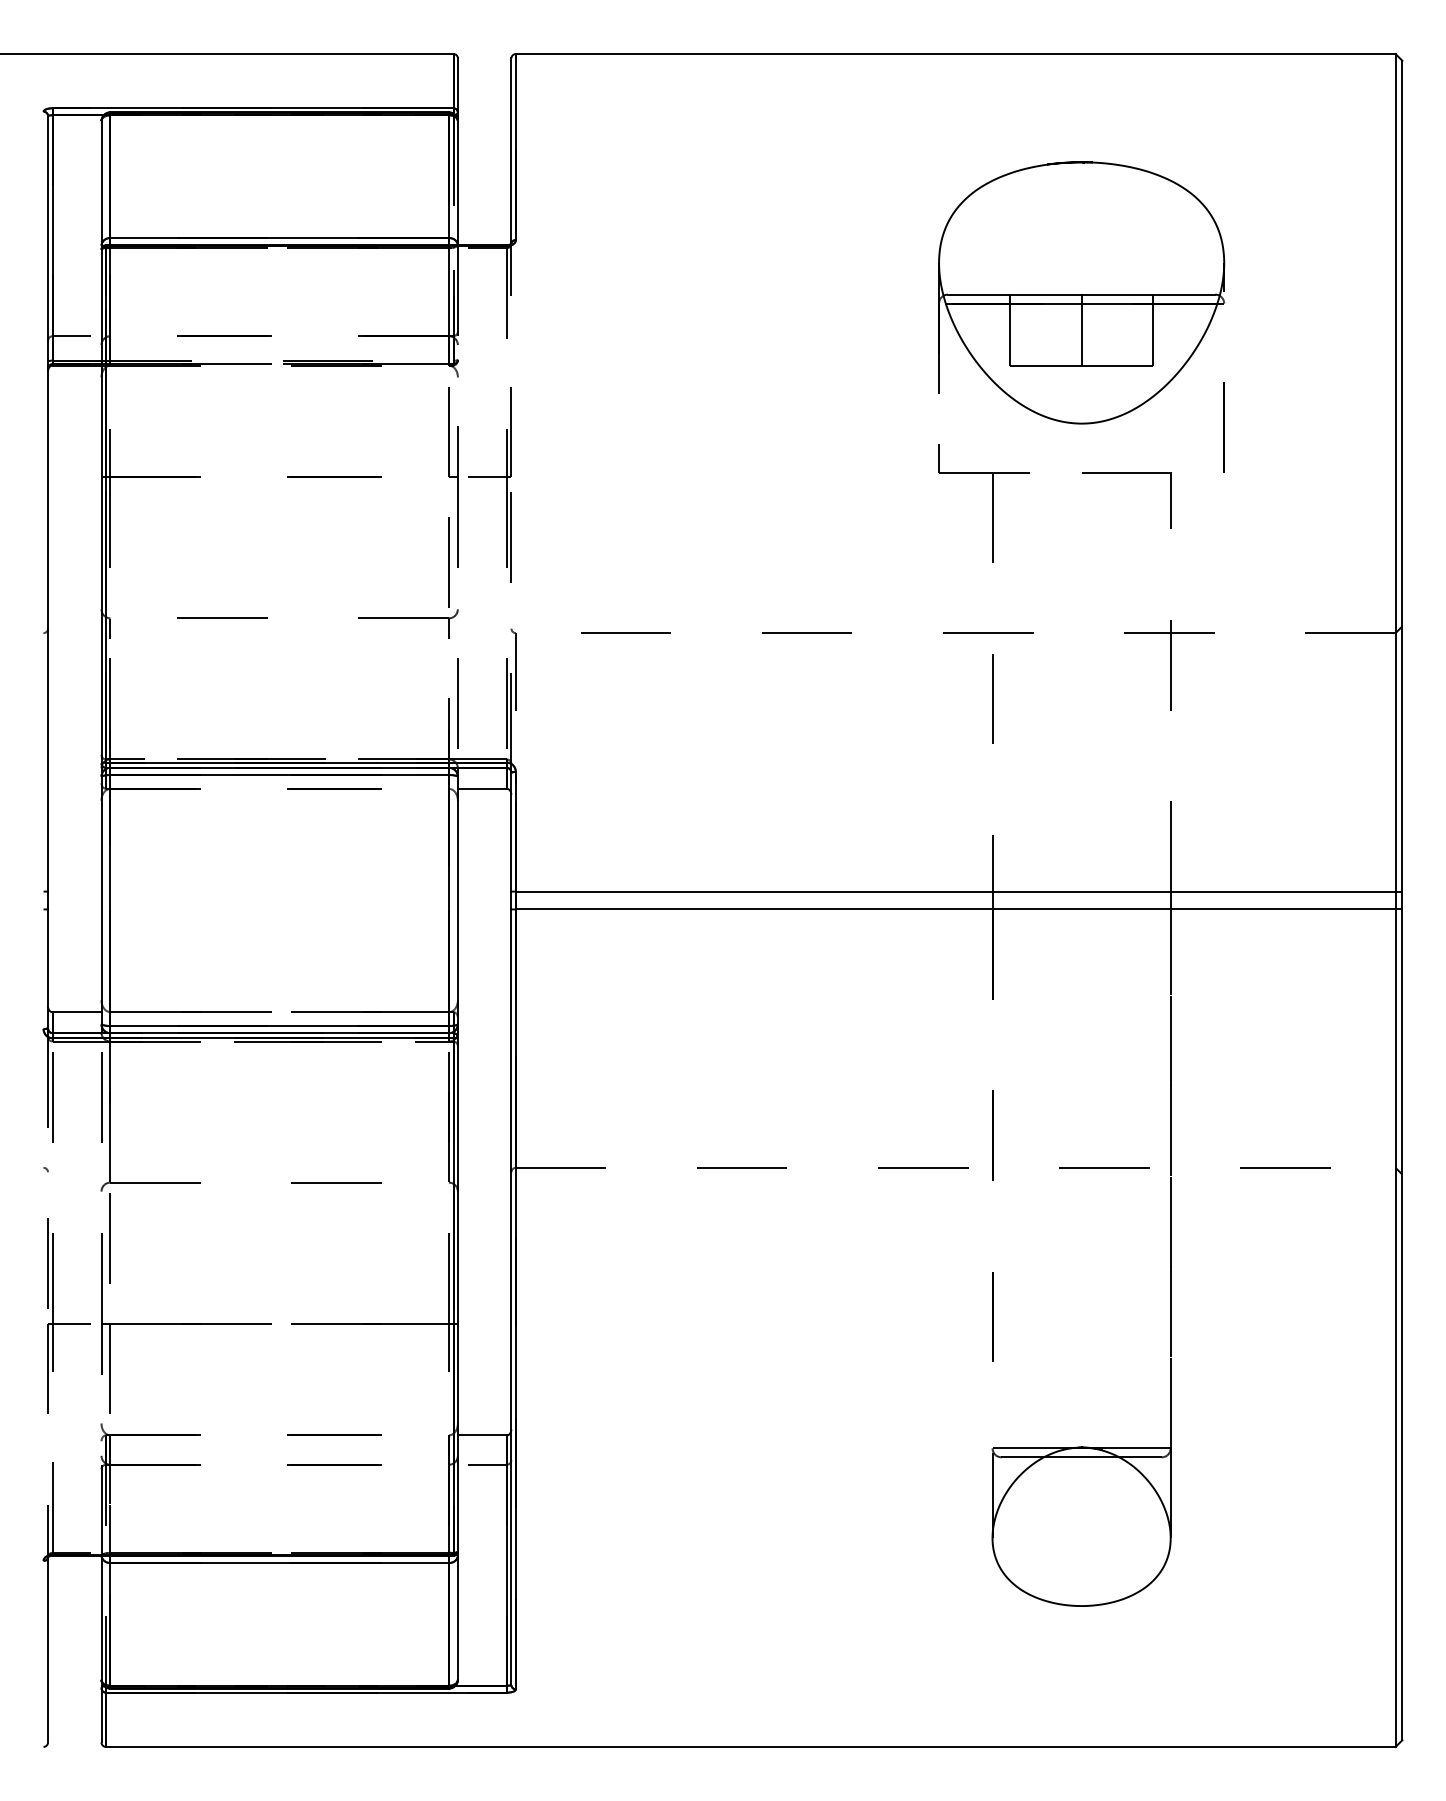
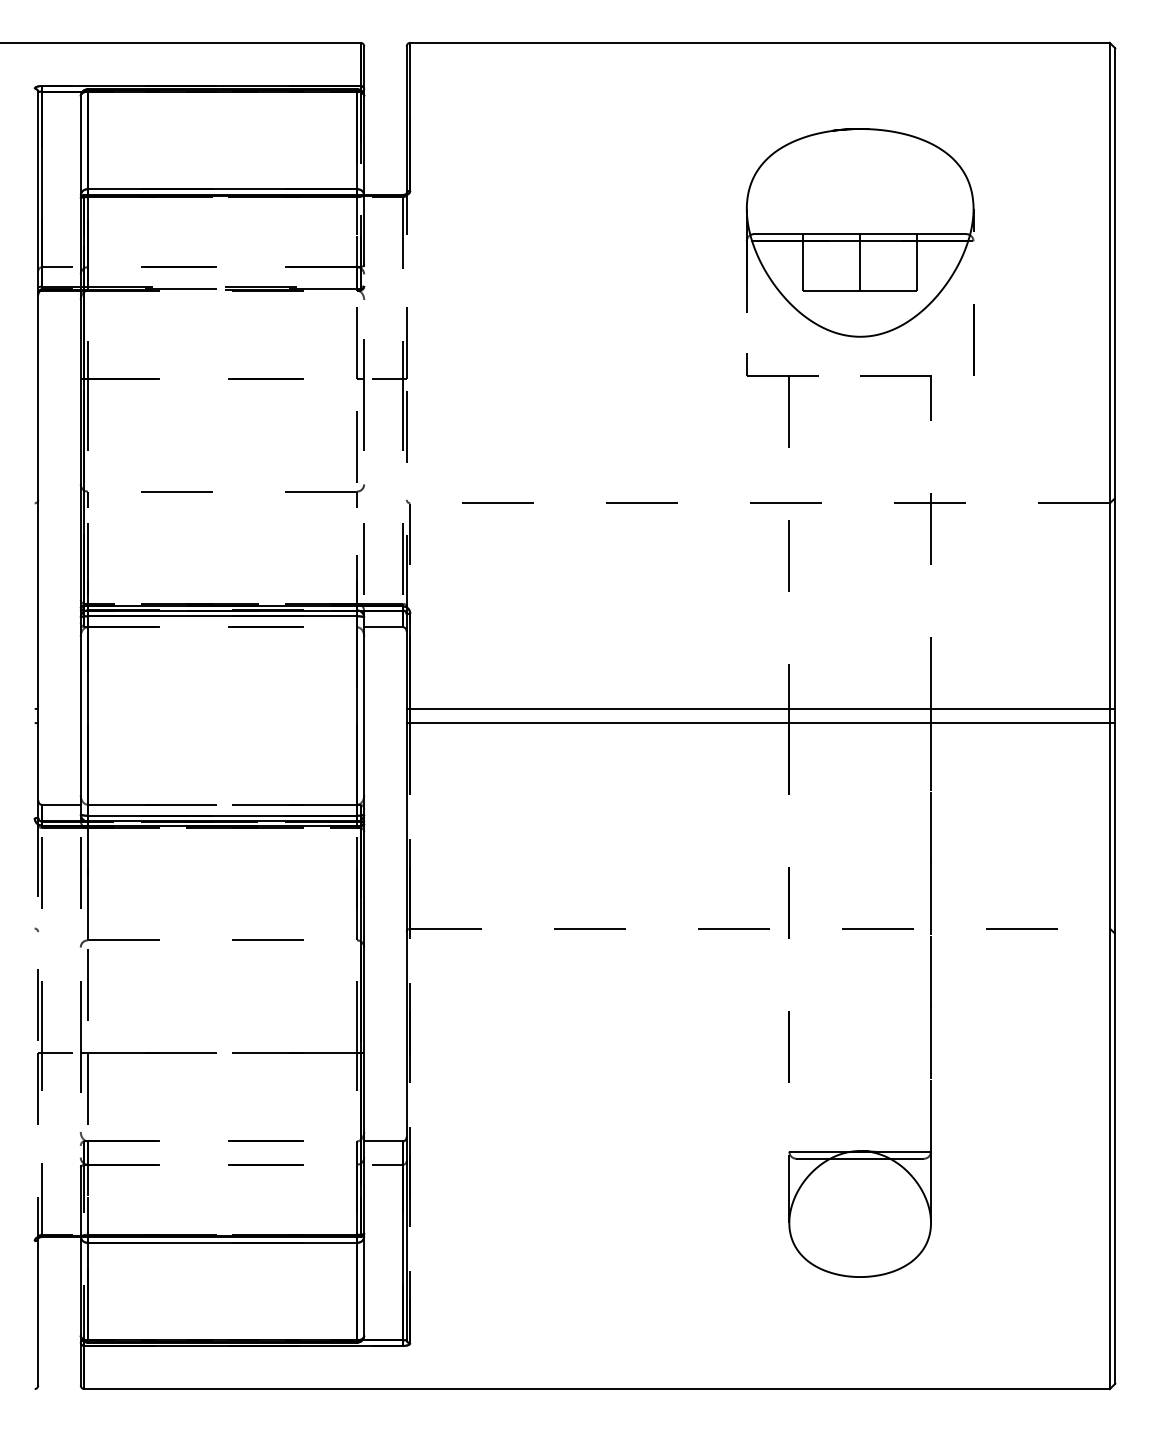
line: (515, 1299) -> (409, 1033), solid -> dashed

